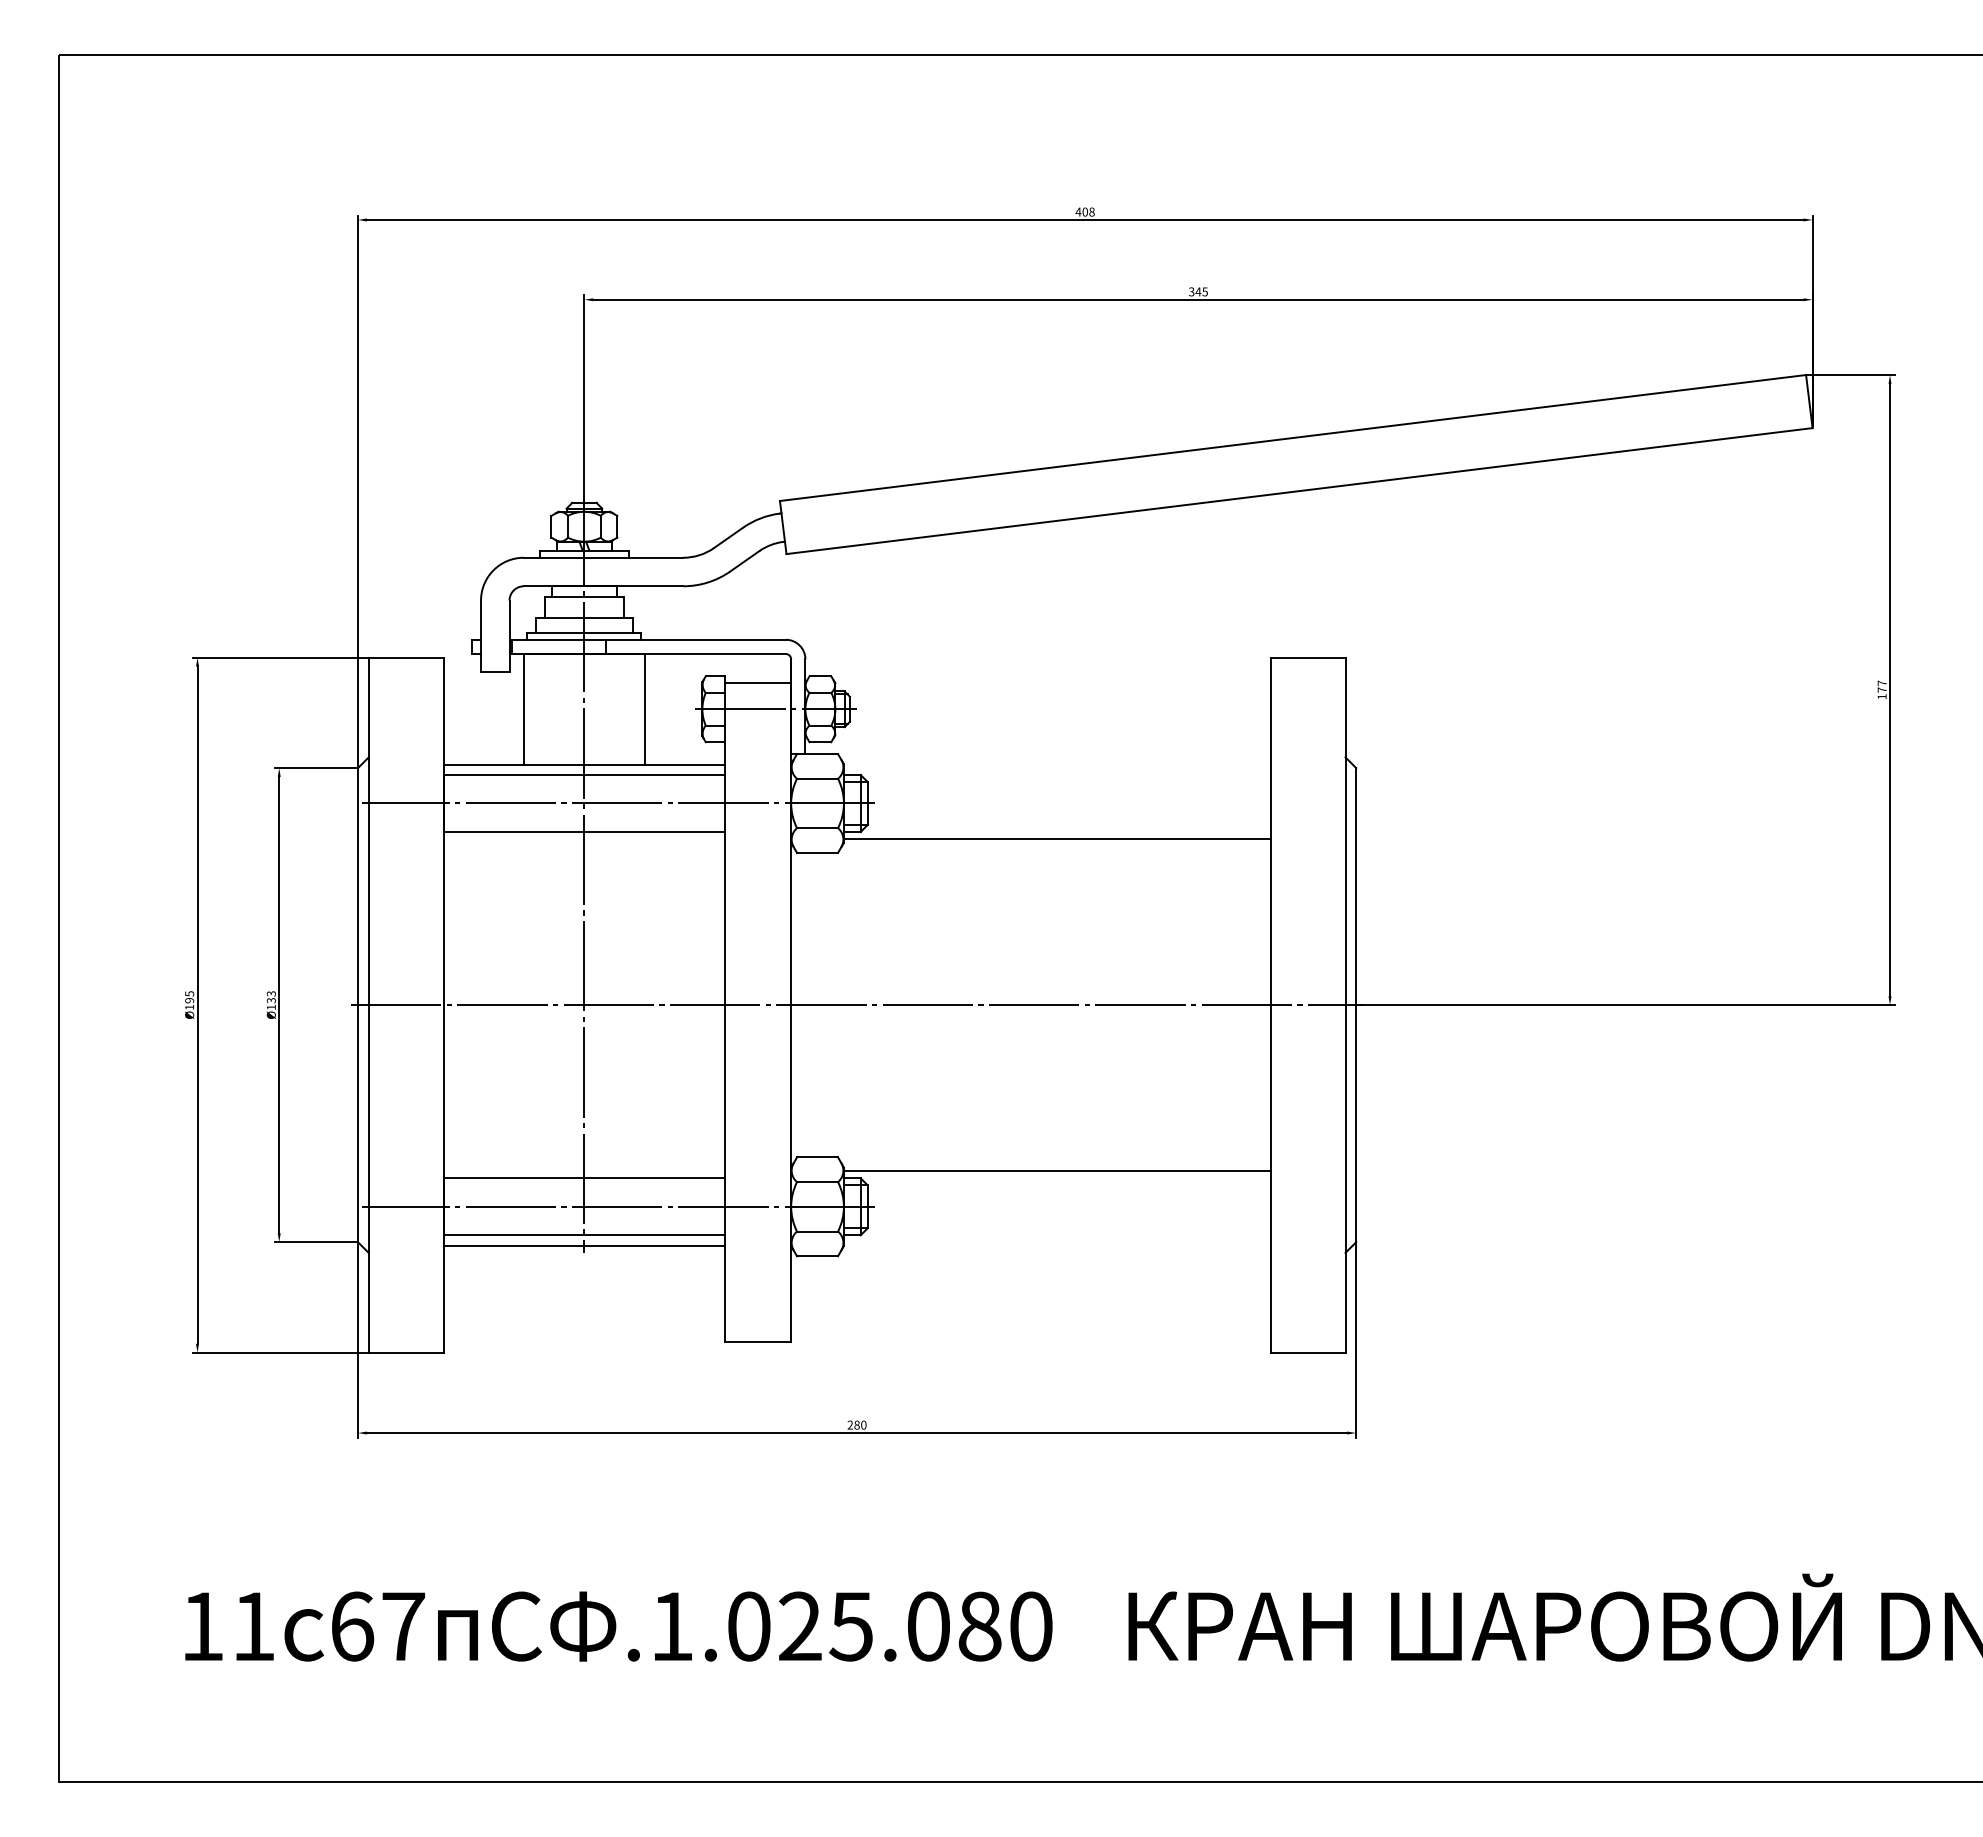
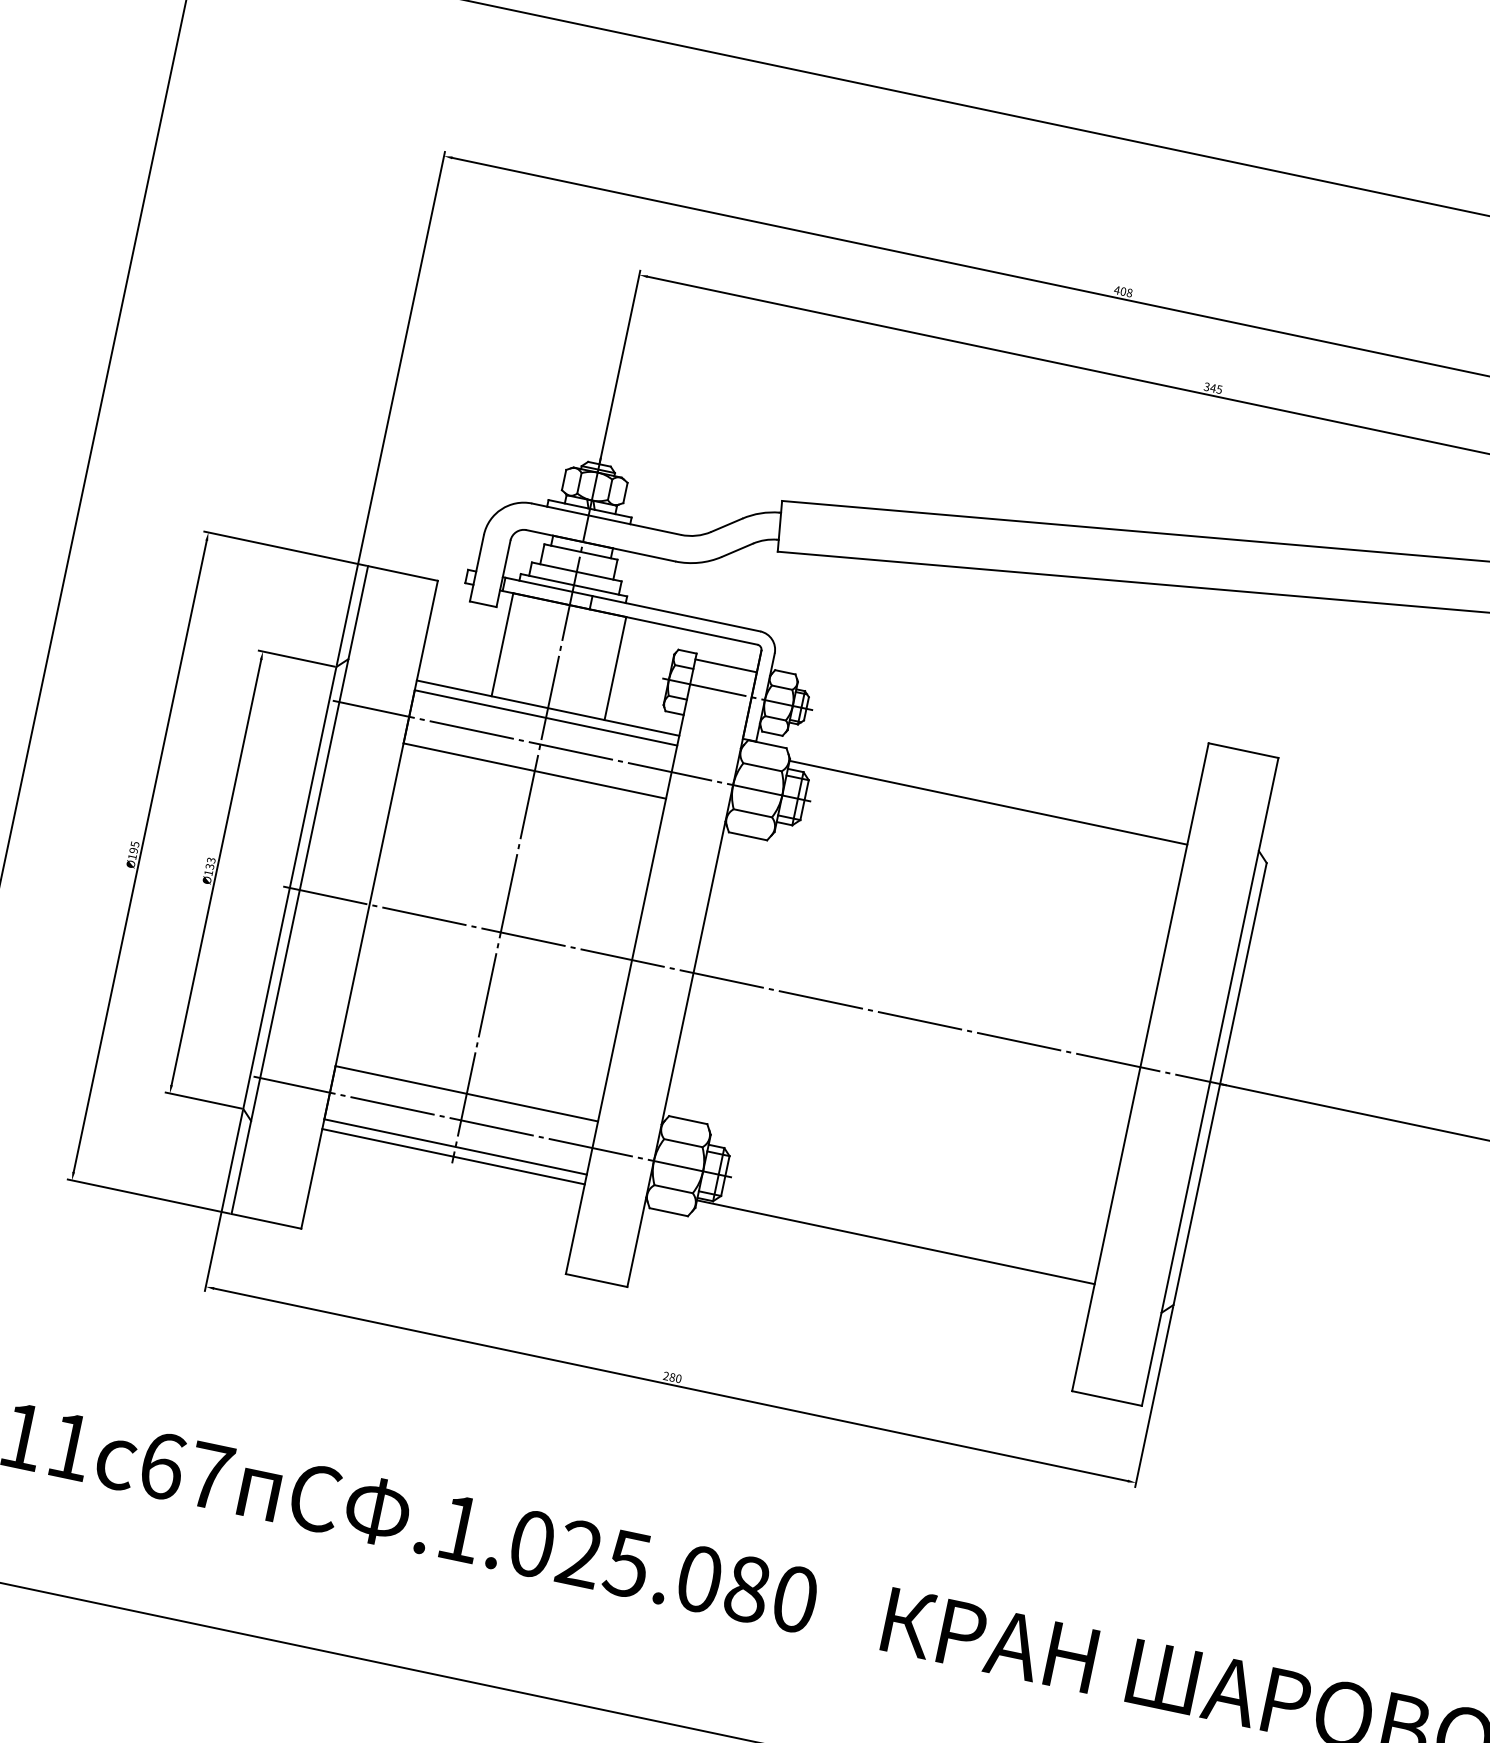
line: (1056, 839) -> (987, 802), moved
line: (1056, 1170) -> (895, 1241), moved

